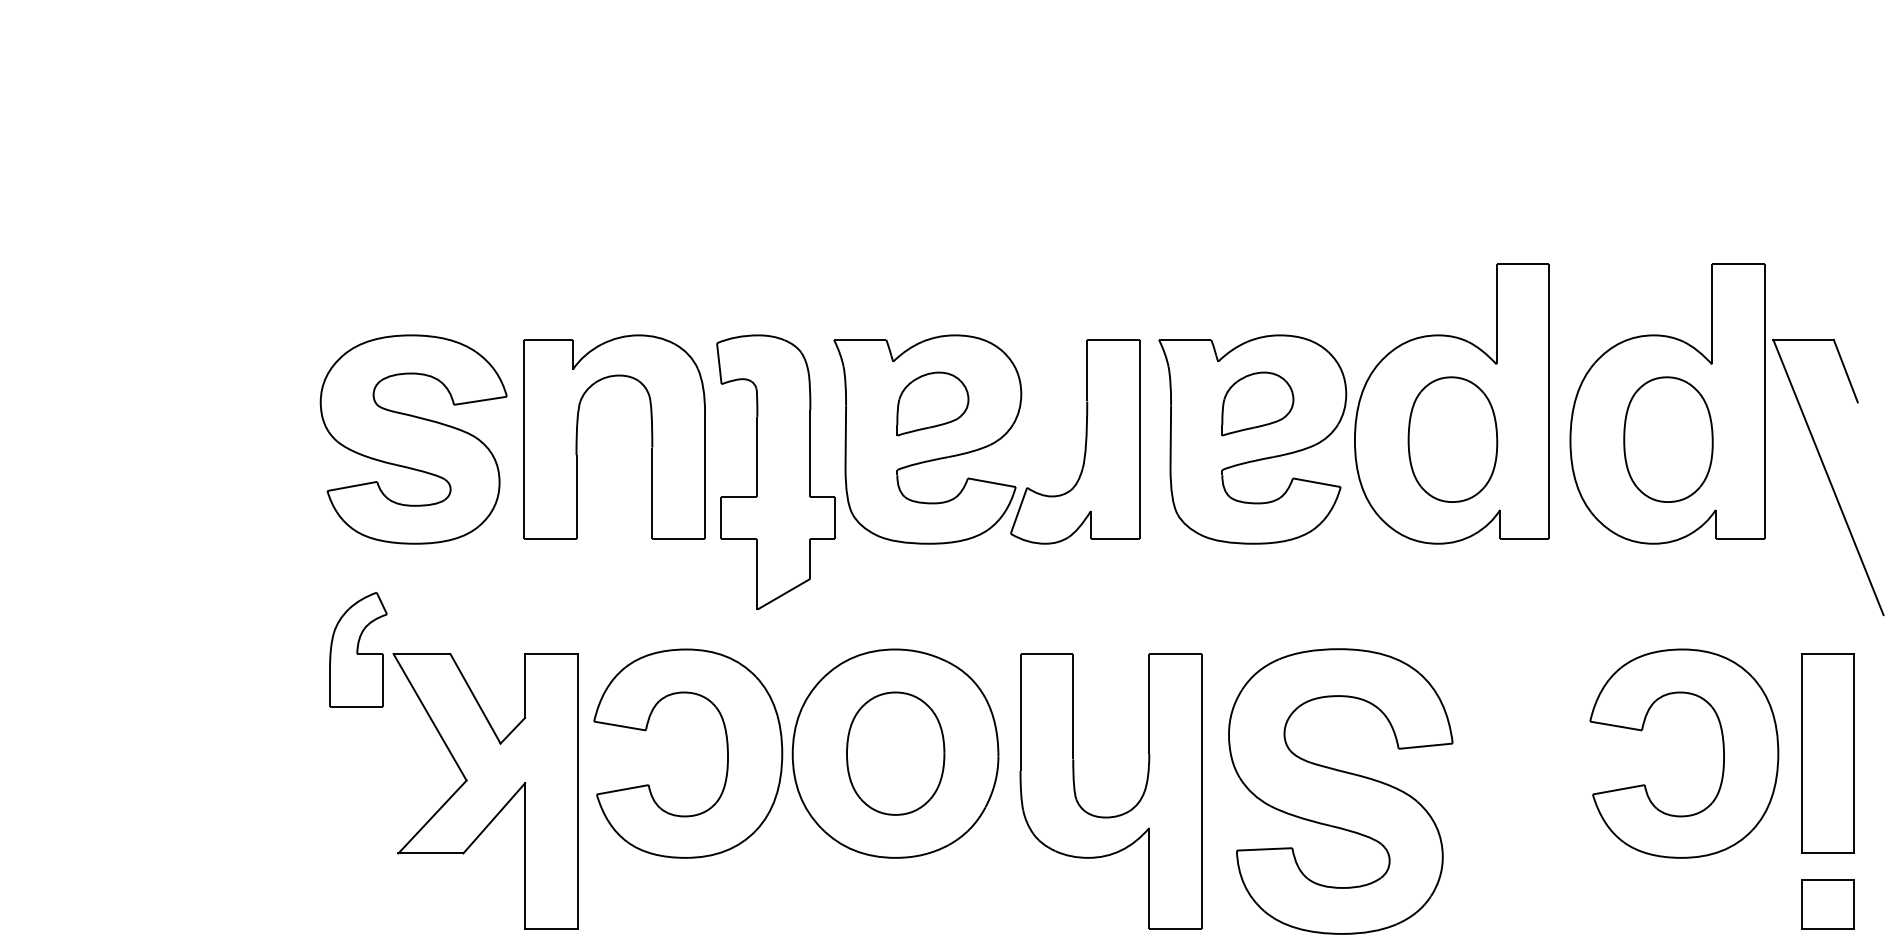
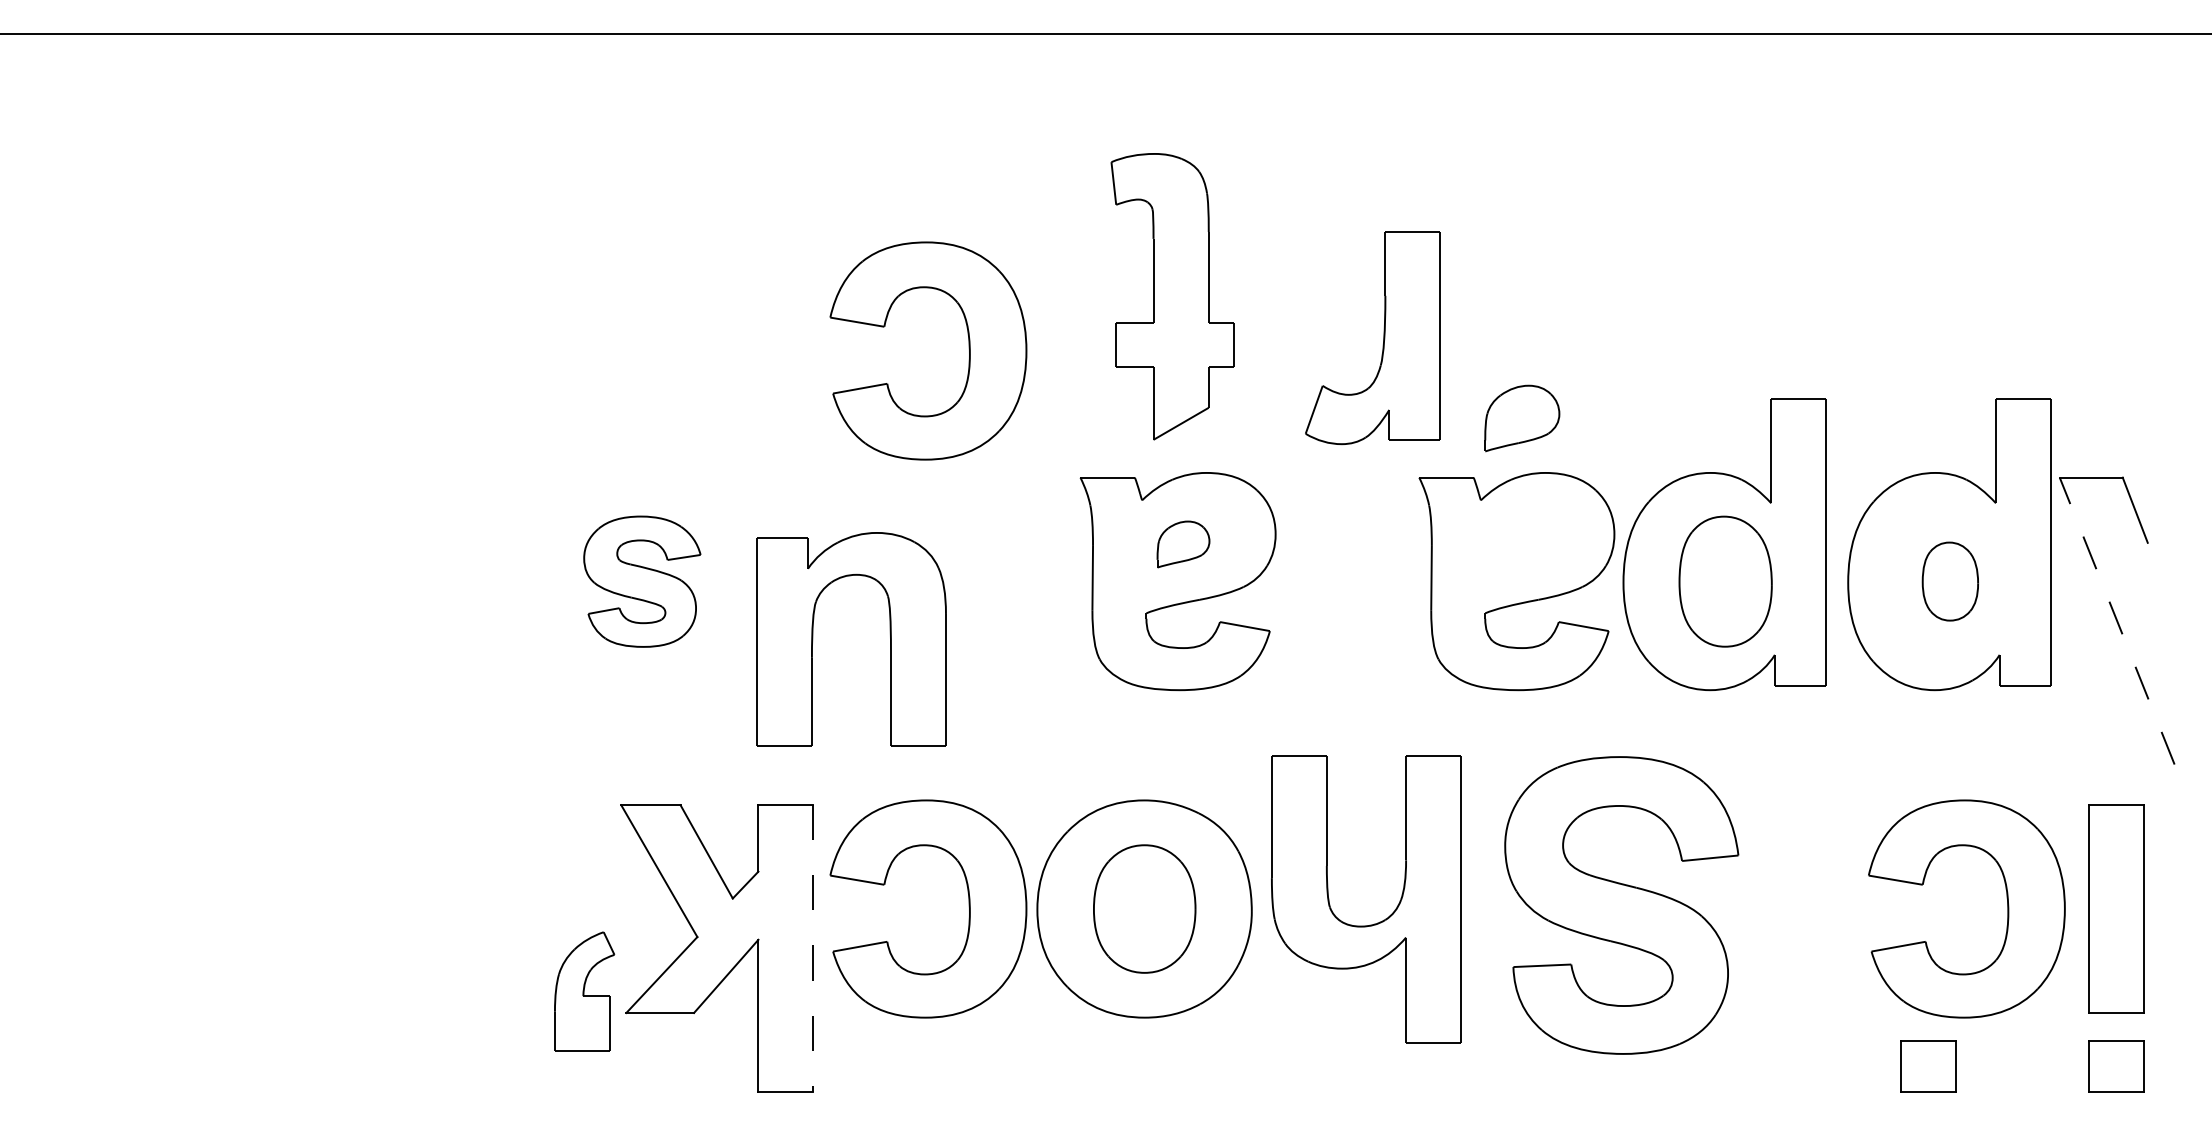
part: (726, 216) -> (968, 348), added
part: (932, 404) -> (1183, 544), size x0.7
part: (1258, 404) -> (1522, 418), moved
part: (577, 437) -> (813, 639), moved
part: (413, 439) -> (642, 581), size x0.6
part: (1668, 439) -> (1950, 581), size x0.6
part: (1085, 442) -> (1383, 338), moved
part: (775, 472) -> (1172, 296), moved
line: (1828, 477) -> (2117, 621), solid -> dashed
part: (358, 649) -> (584, 991), moved
part: (1340, 791) -> (1621, 905), moved
line: (577, 792) -> (813, 949), solid -> dashed
part: (1118, 814) -> (1374, 923), moved
part: (1647, 904) -> (1928, 1066), added

